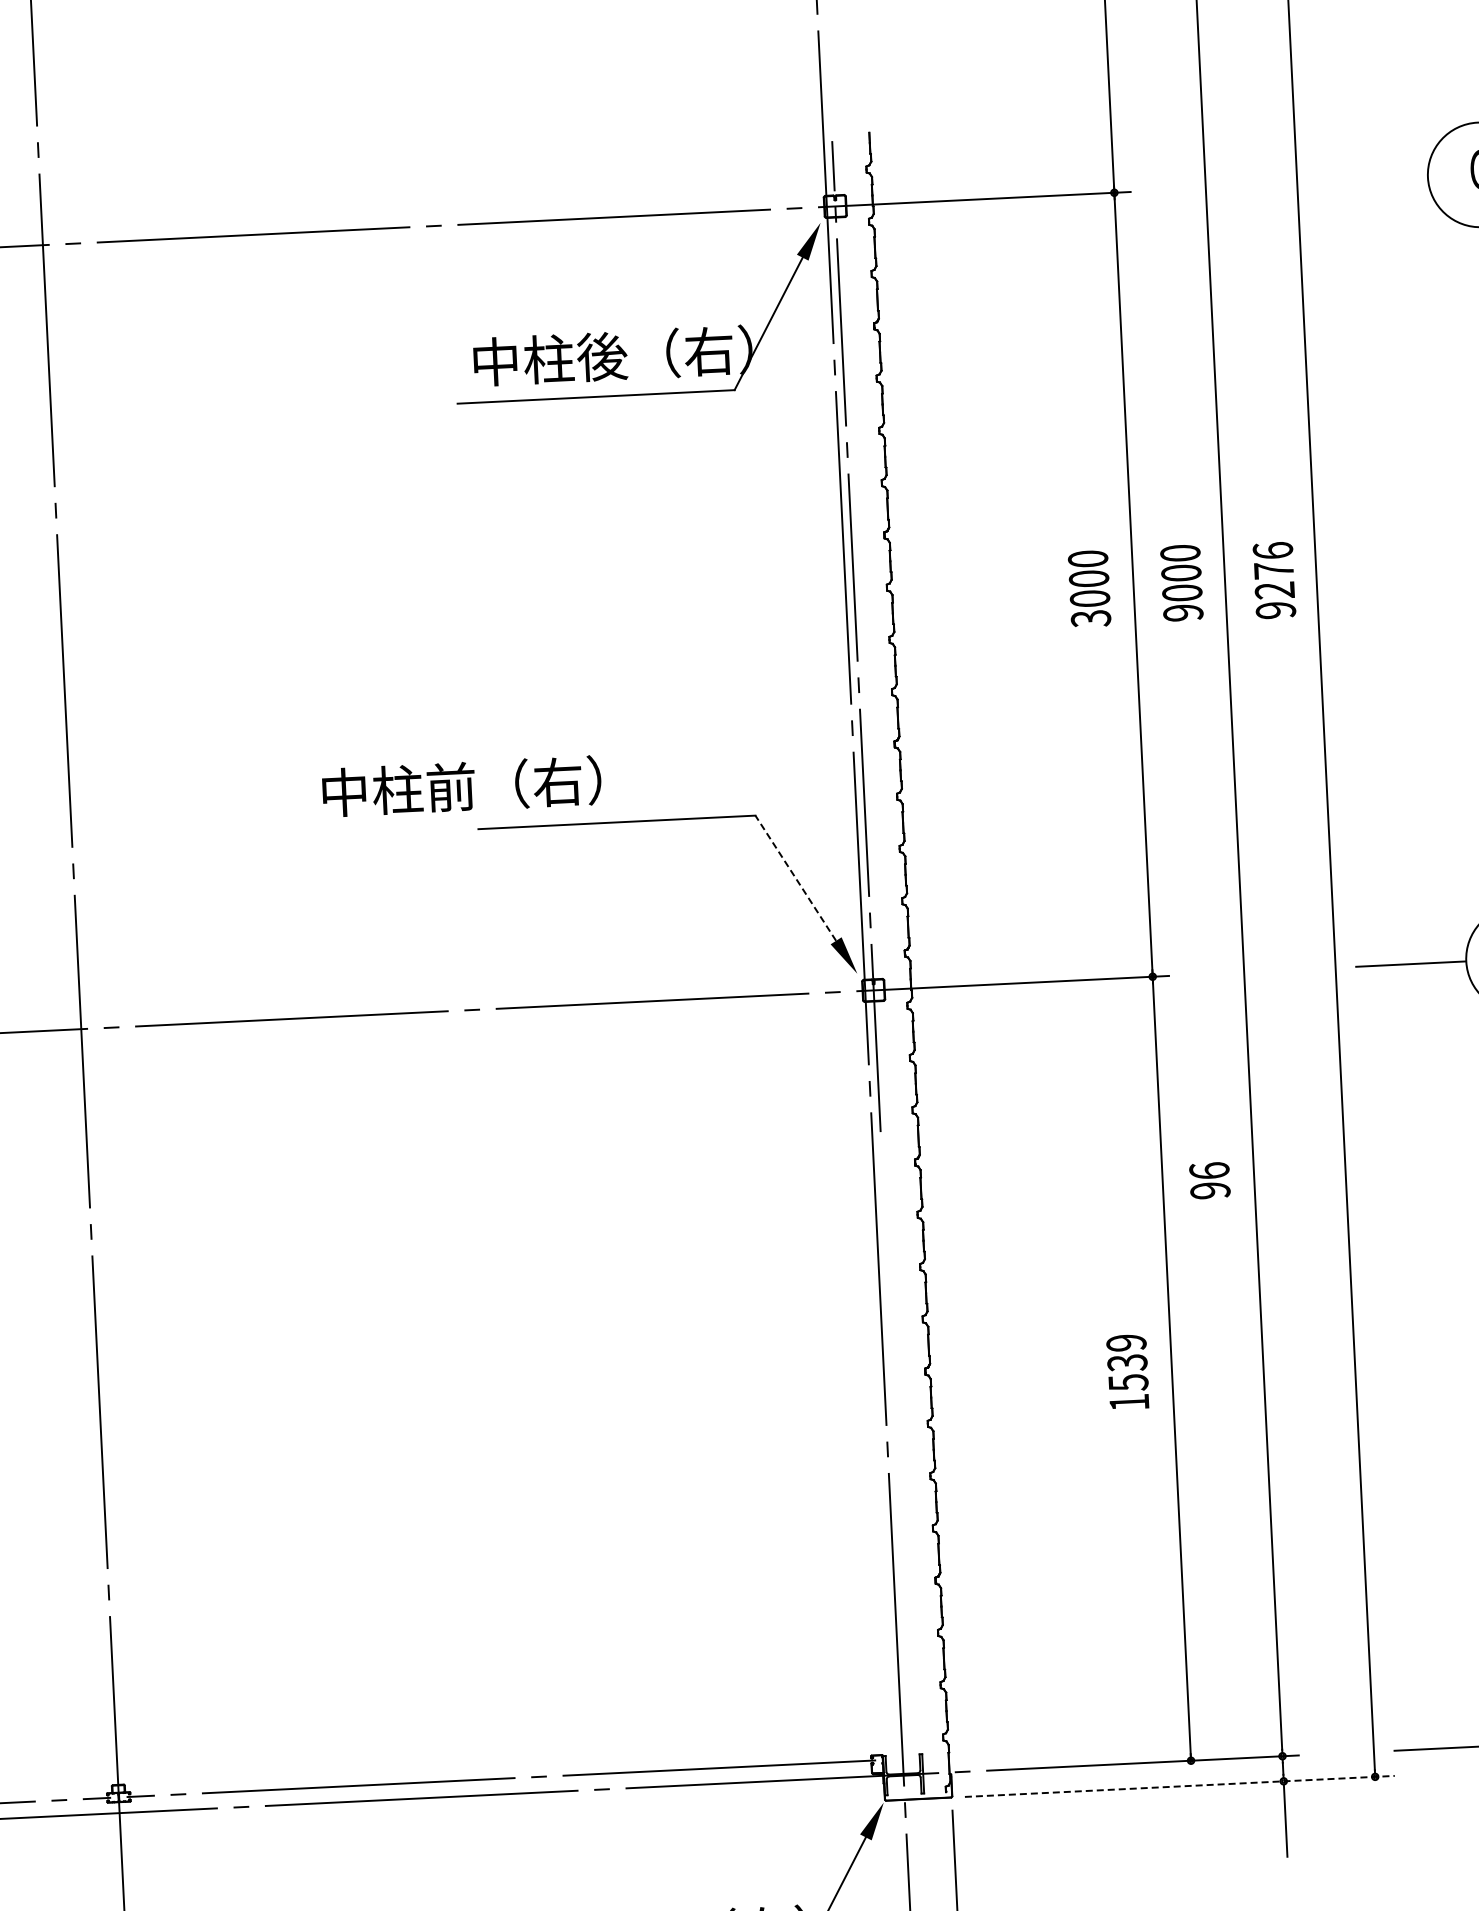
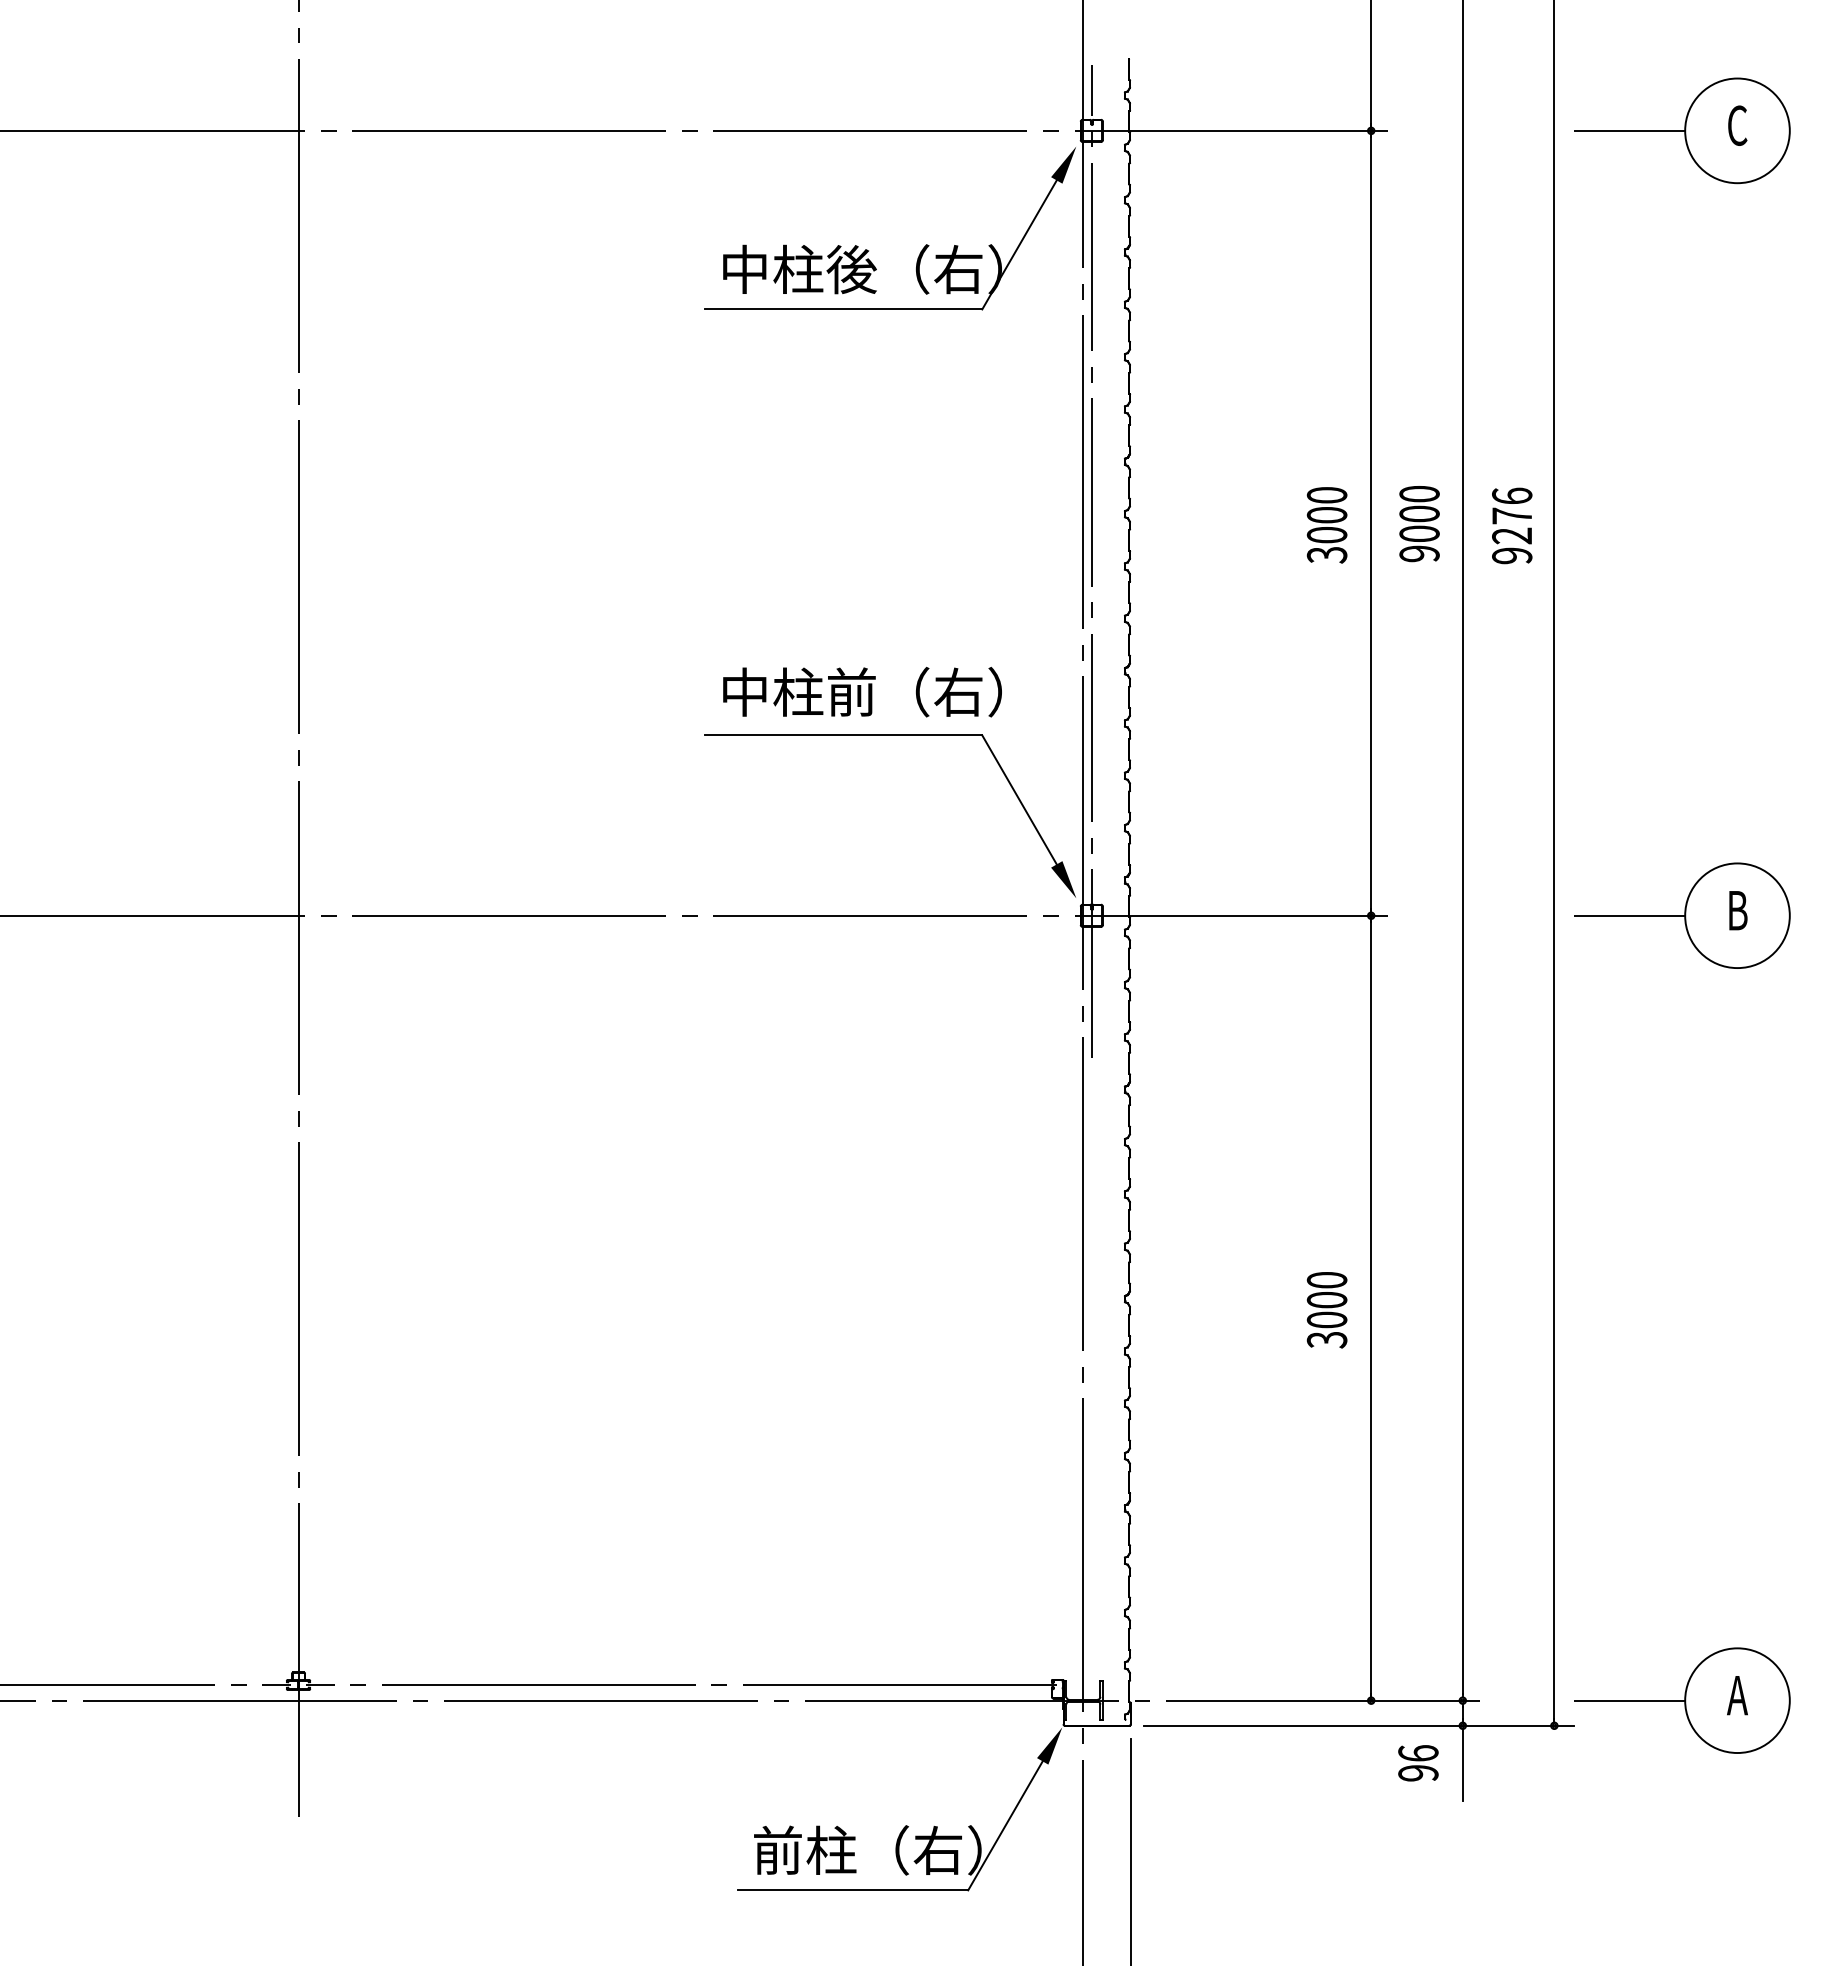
line: (1372, 179) -> (1629, 130), added
text: (461, 786) -> (862, 691), moved
line: (795, 877) -> (1019, 799), dashed -> solid
text: (1210, 1180) -> (1418, 1763), moved
text: (1127, 1373) -> (1326, 1310), 1539 -> 3000
line: (1180, 1786) -> (1359, 1725), dashed -> solid

